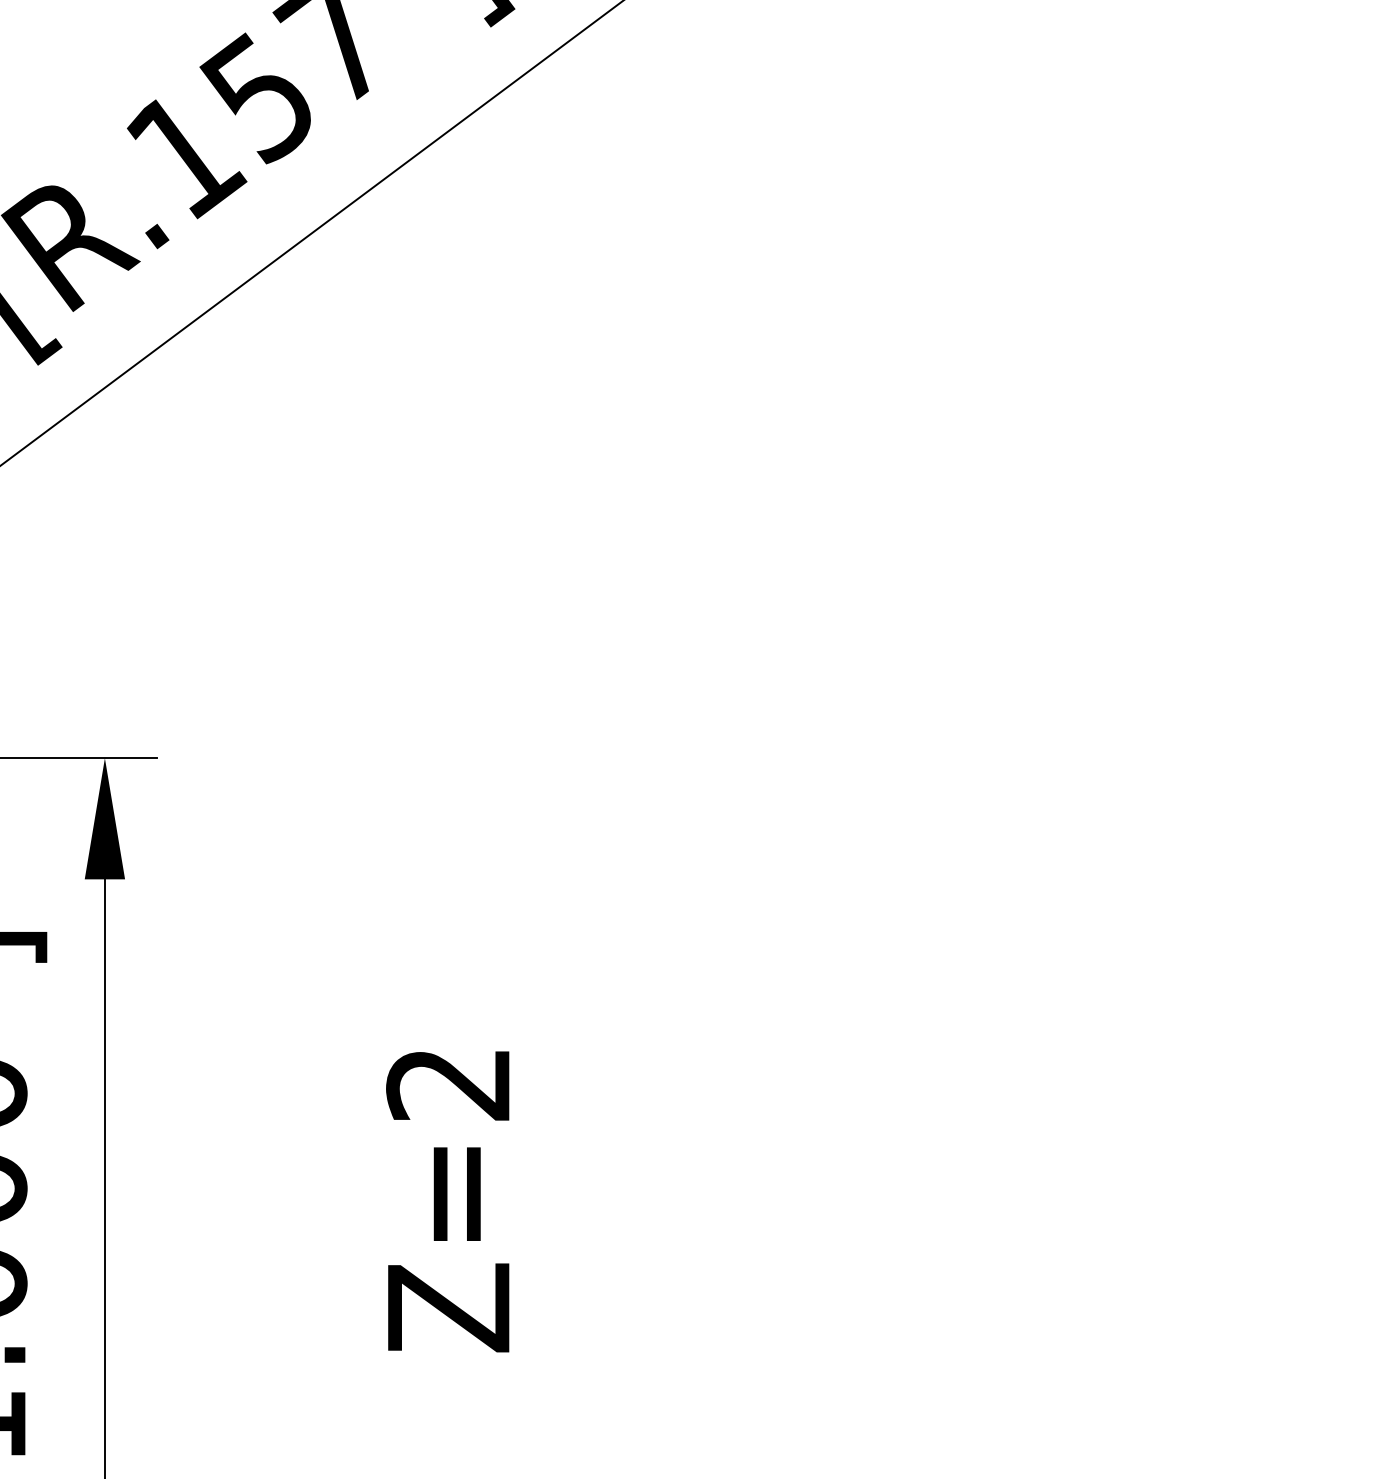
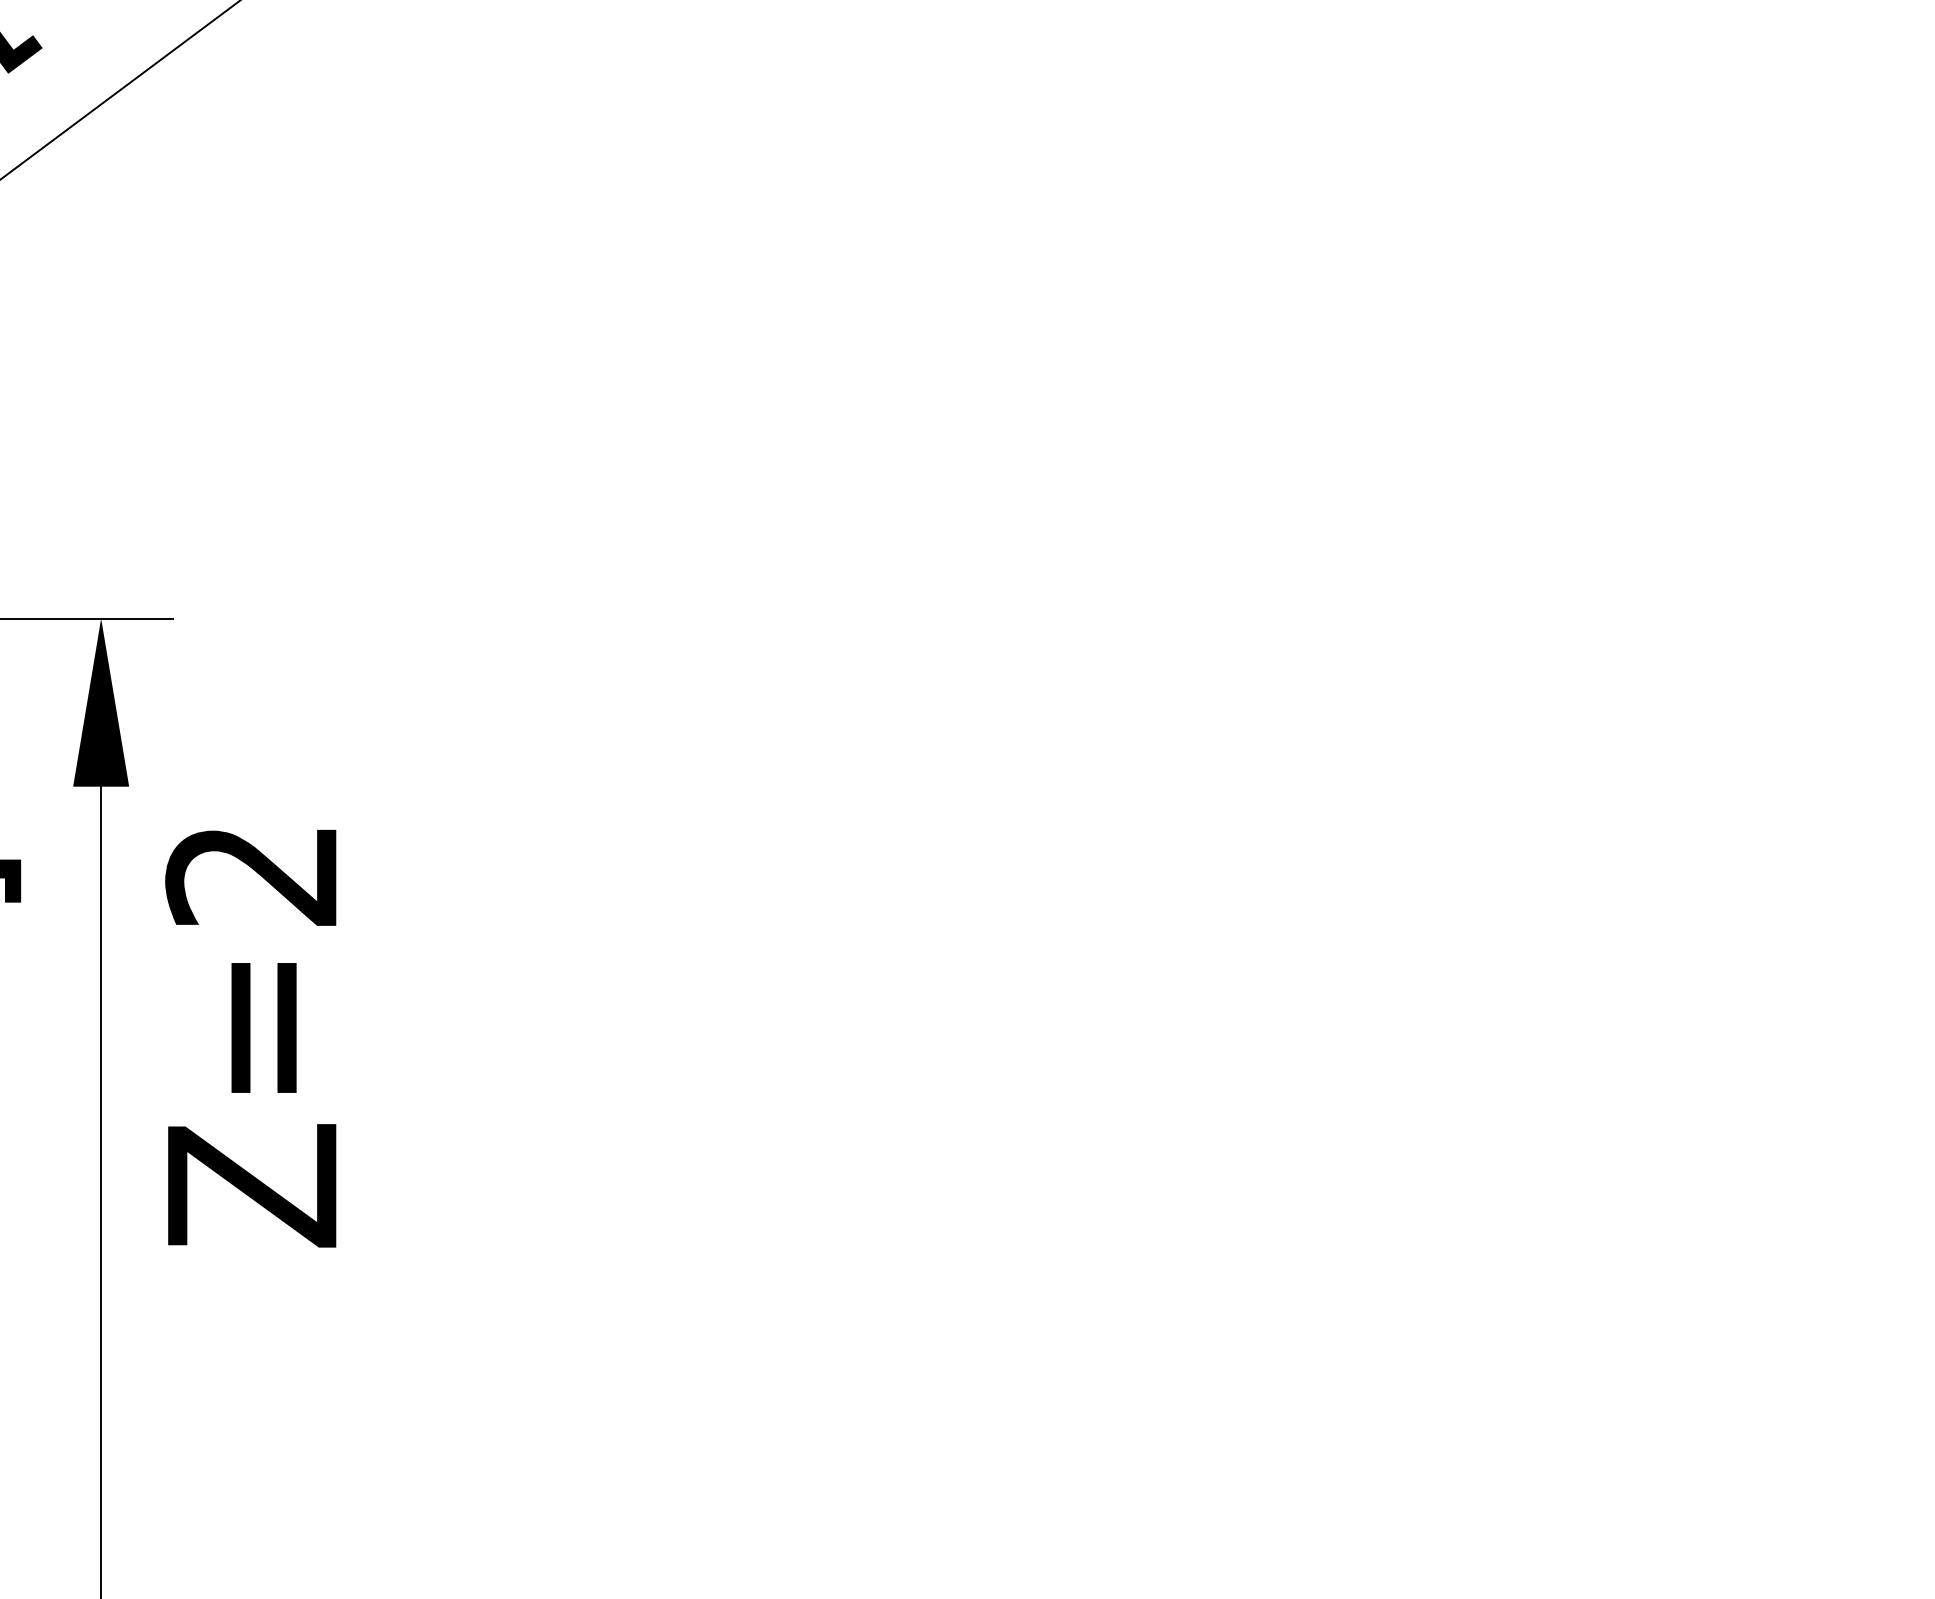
text: (447, 1201) -> (250, 1038), moved

